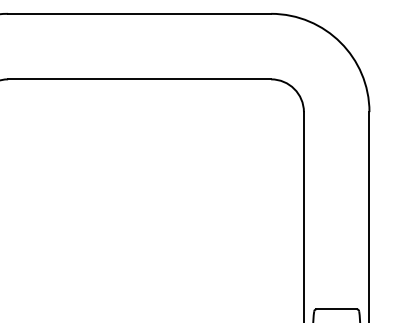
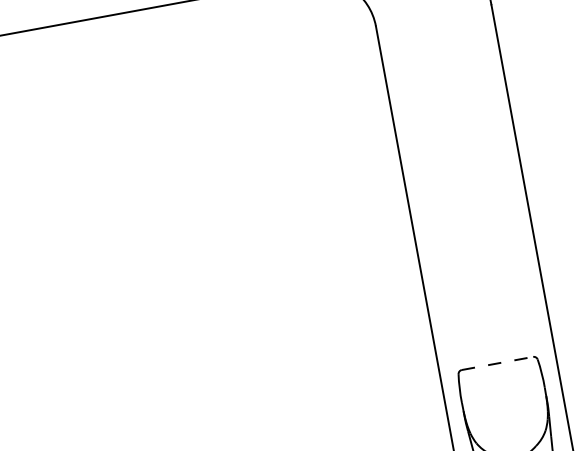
line: (337, 309) -> (499, 363), solid -> dashed

